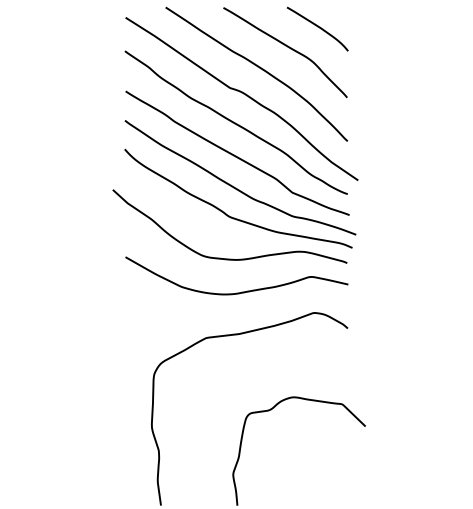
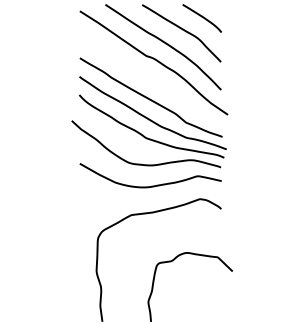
curve: (236, 123) -> (150, 78), removed

